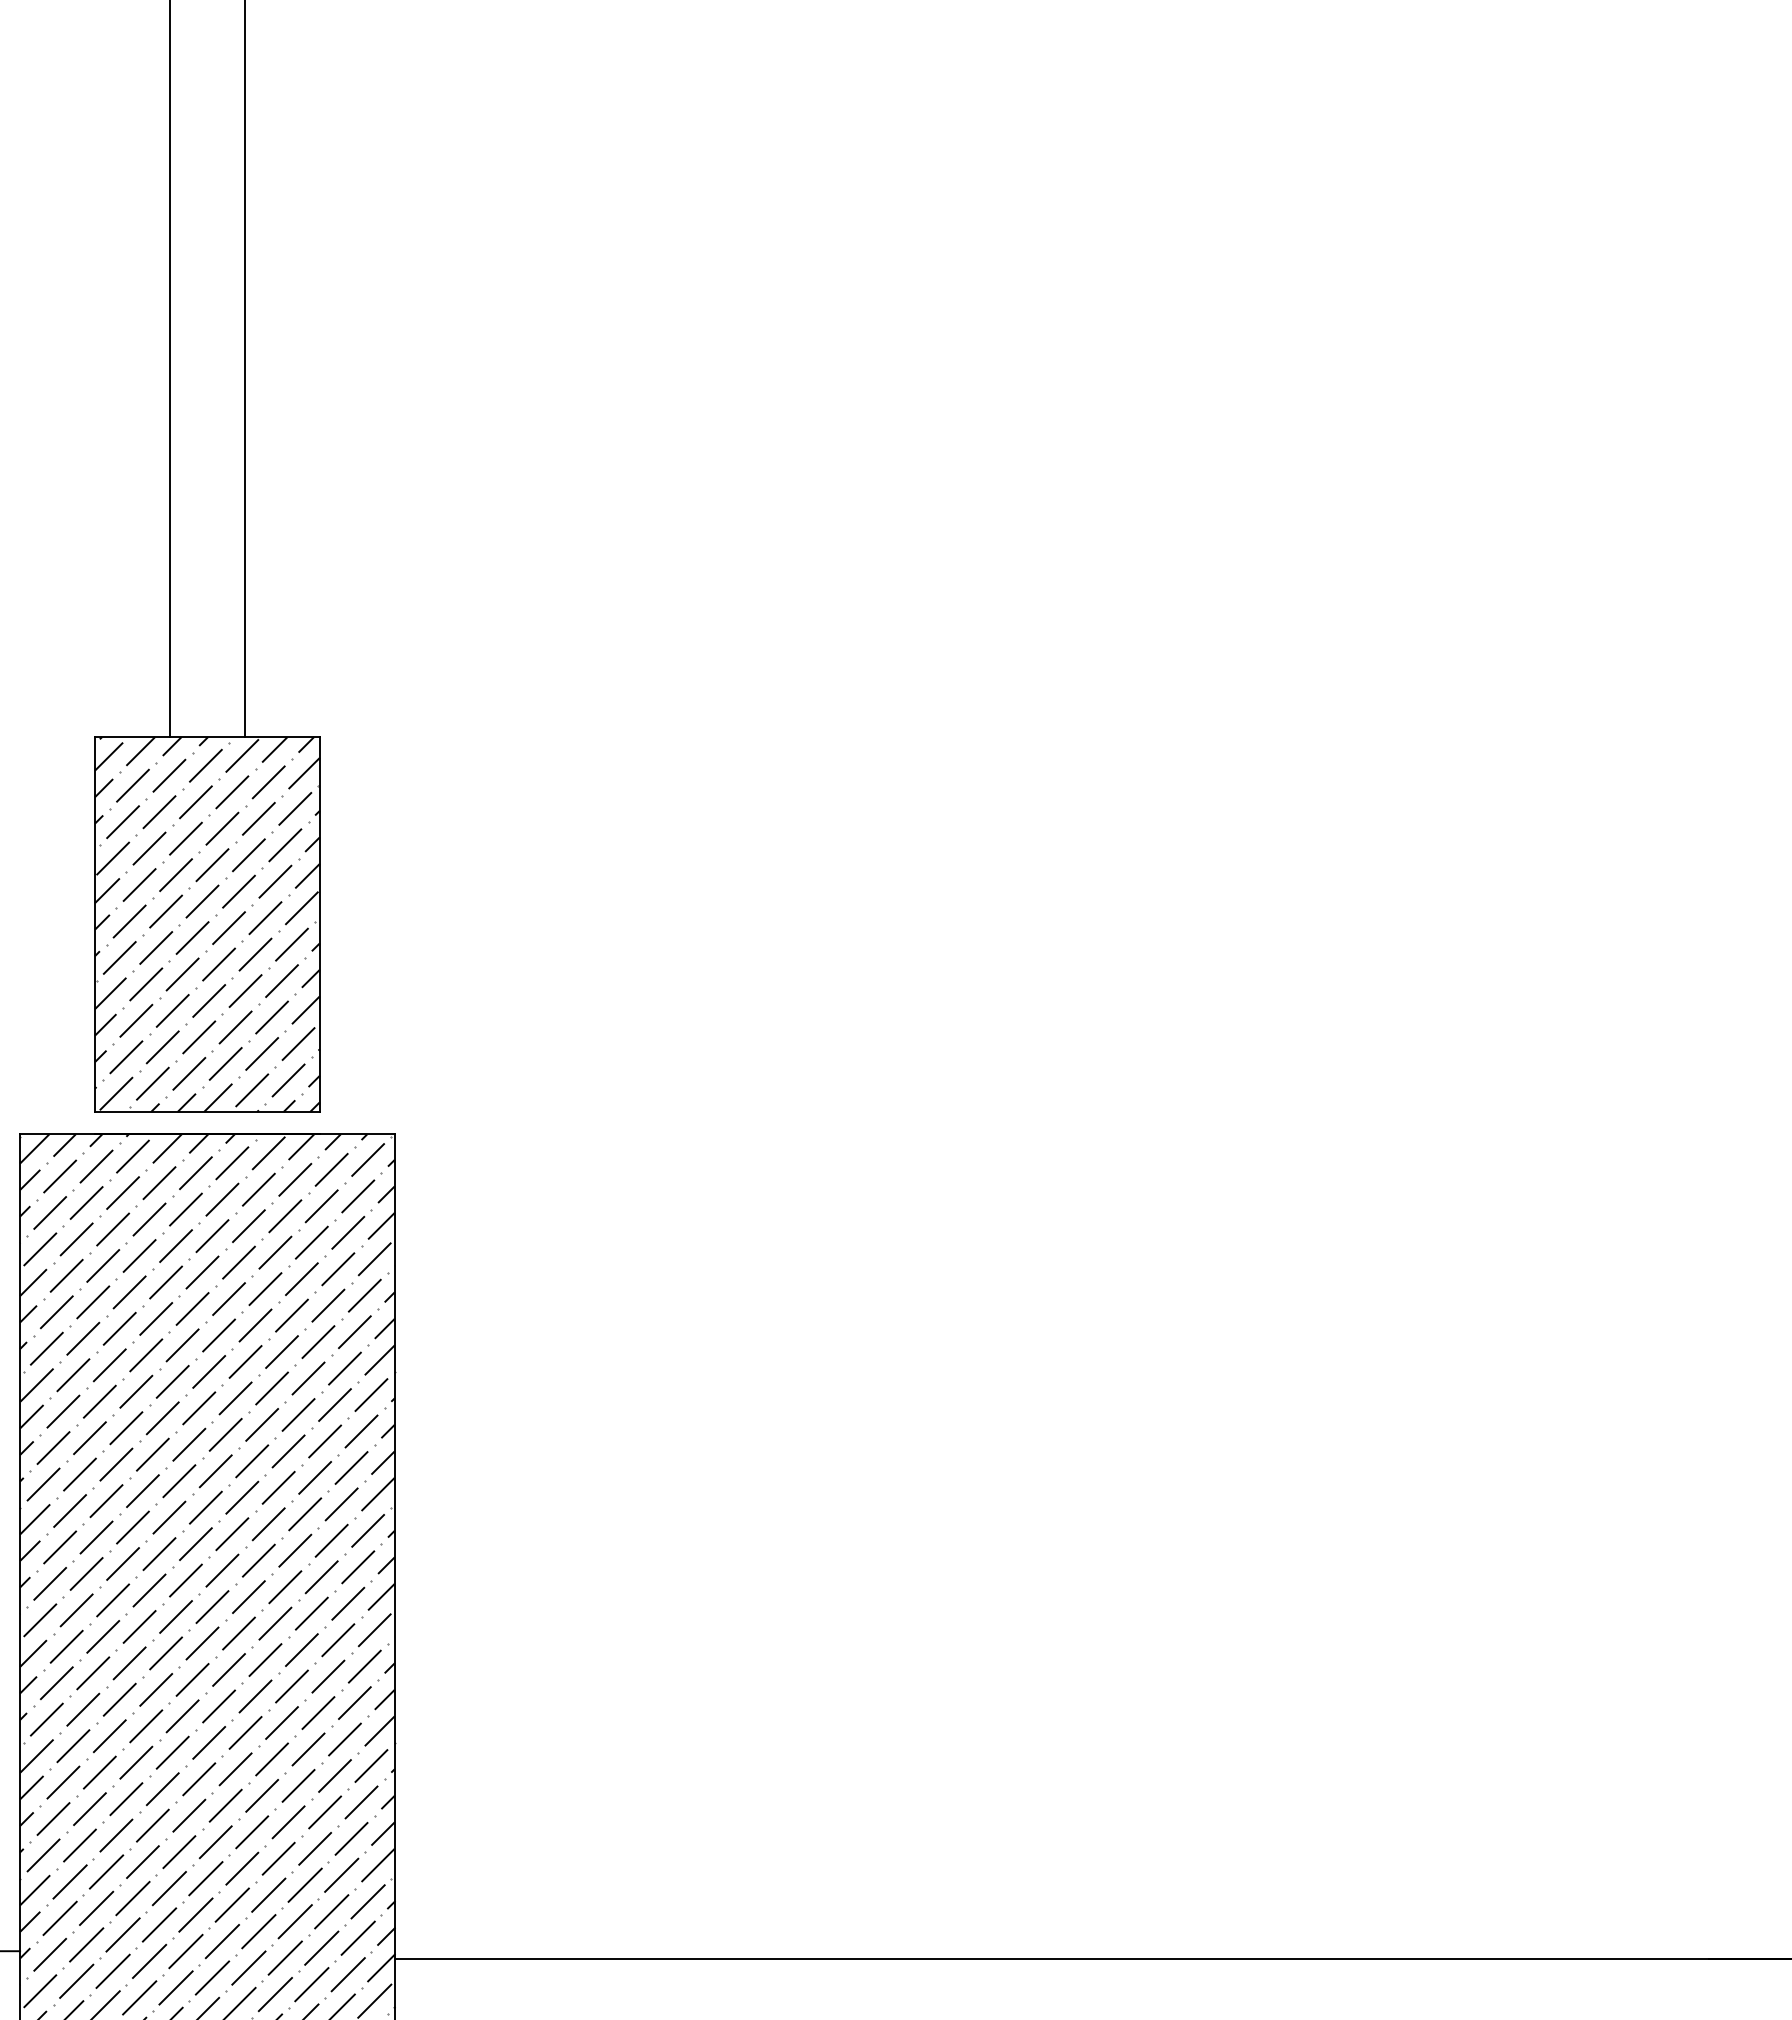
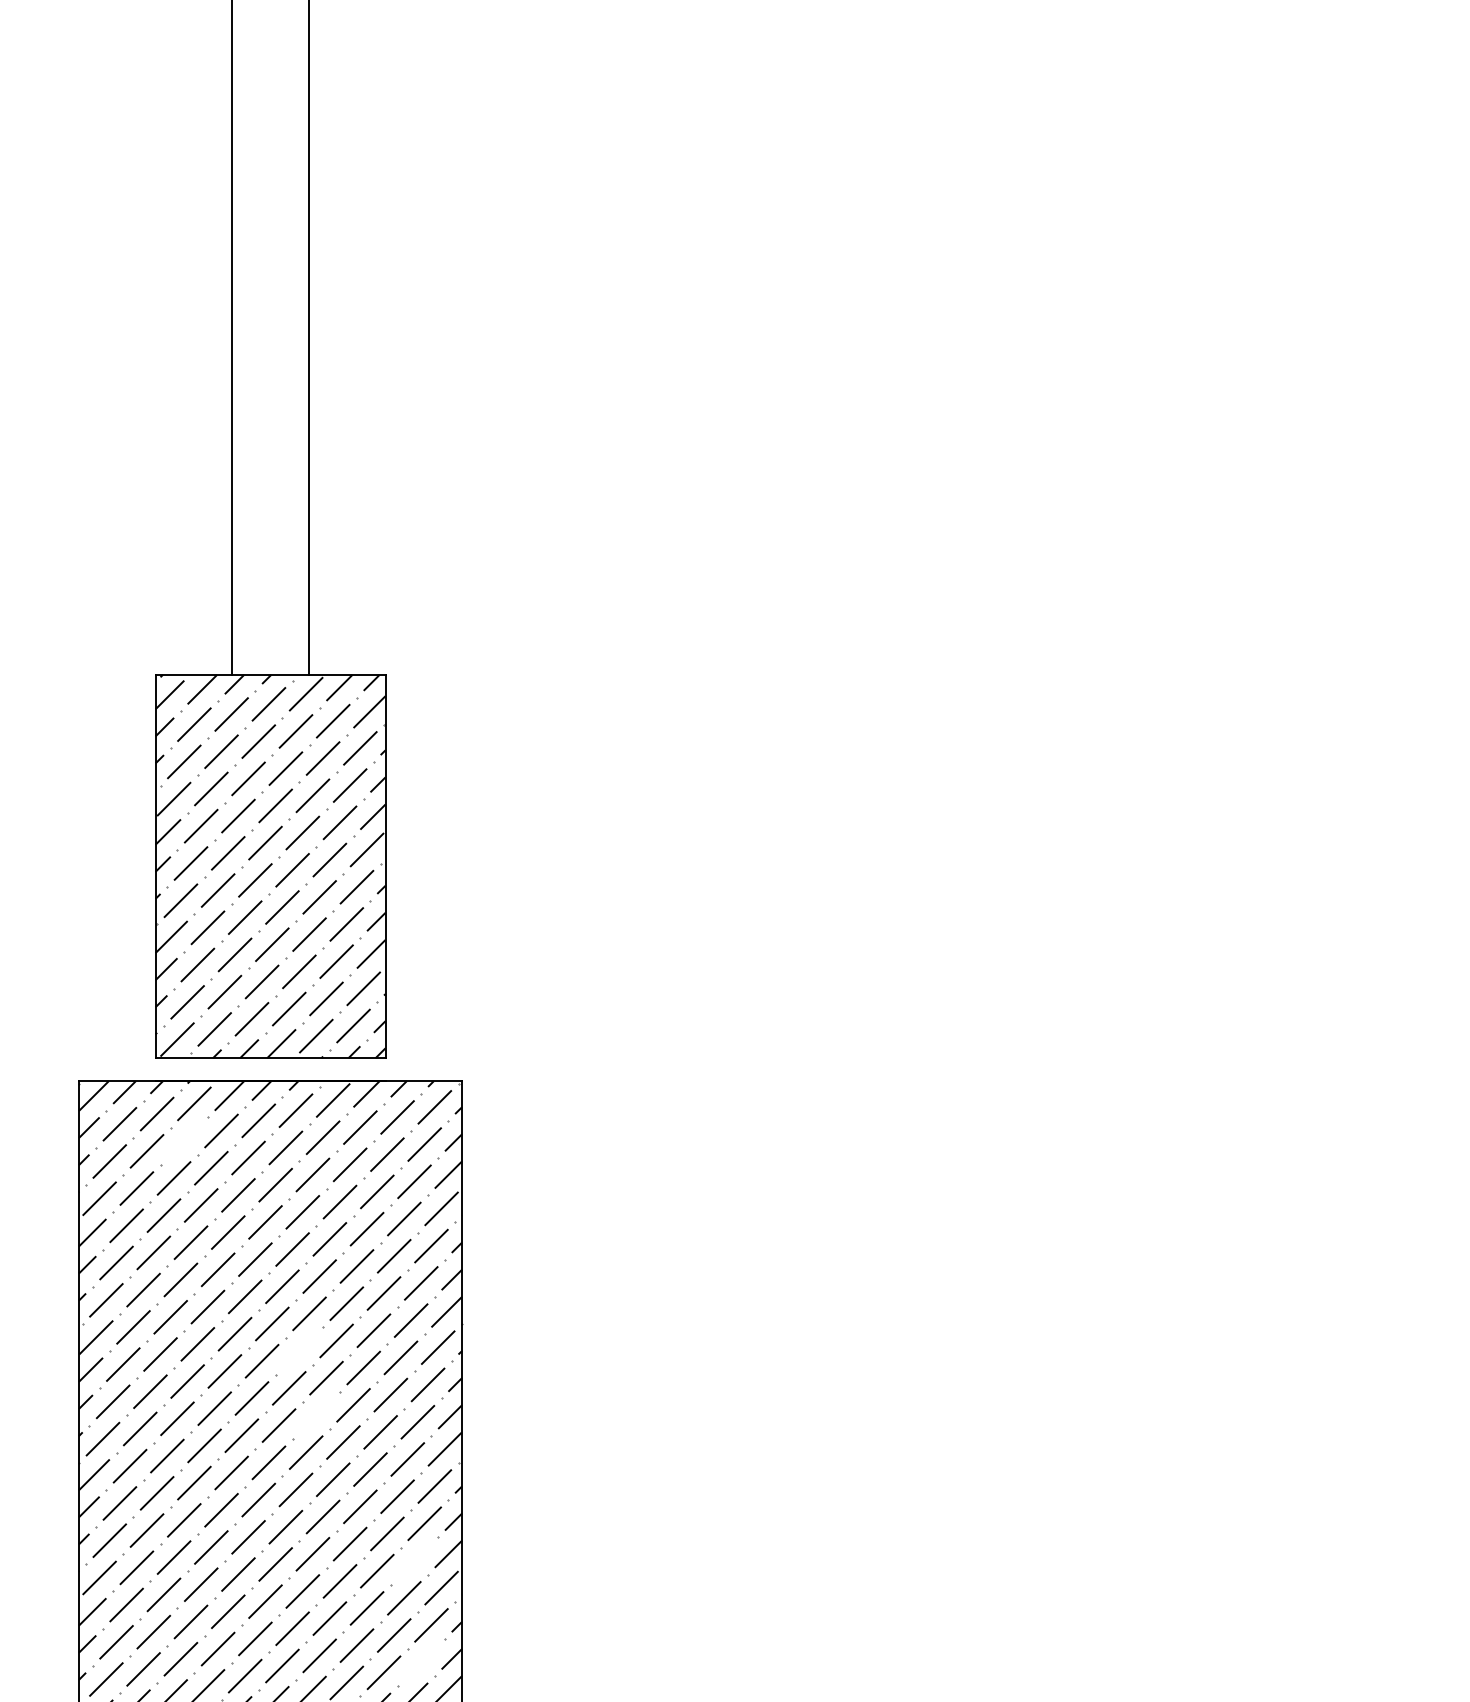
line: (122, 1192) -> (183, 1140), removed
line: (235, 1397) -> (299, 1350), removed
line: (251, 1460) -> (315, 1414), removed
line: (347, 1603) -> (413, 1560), removed
line: (354, 1702) -> (420, 1661), removed

